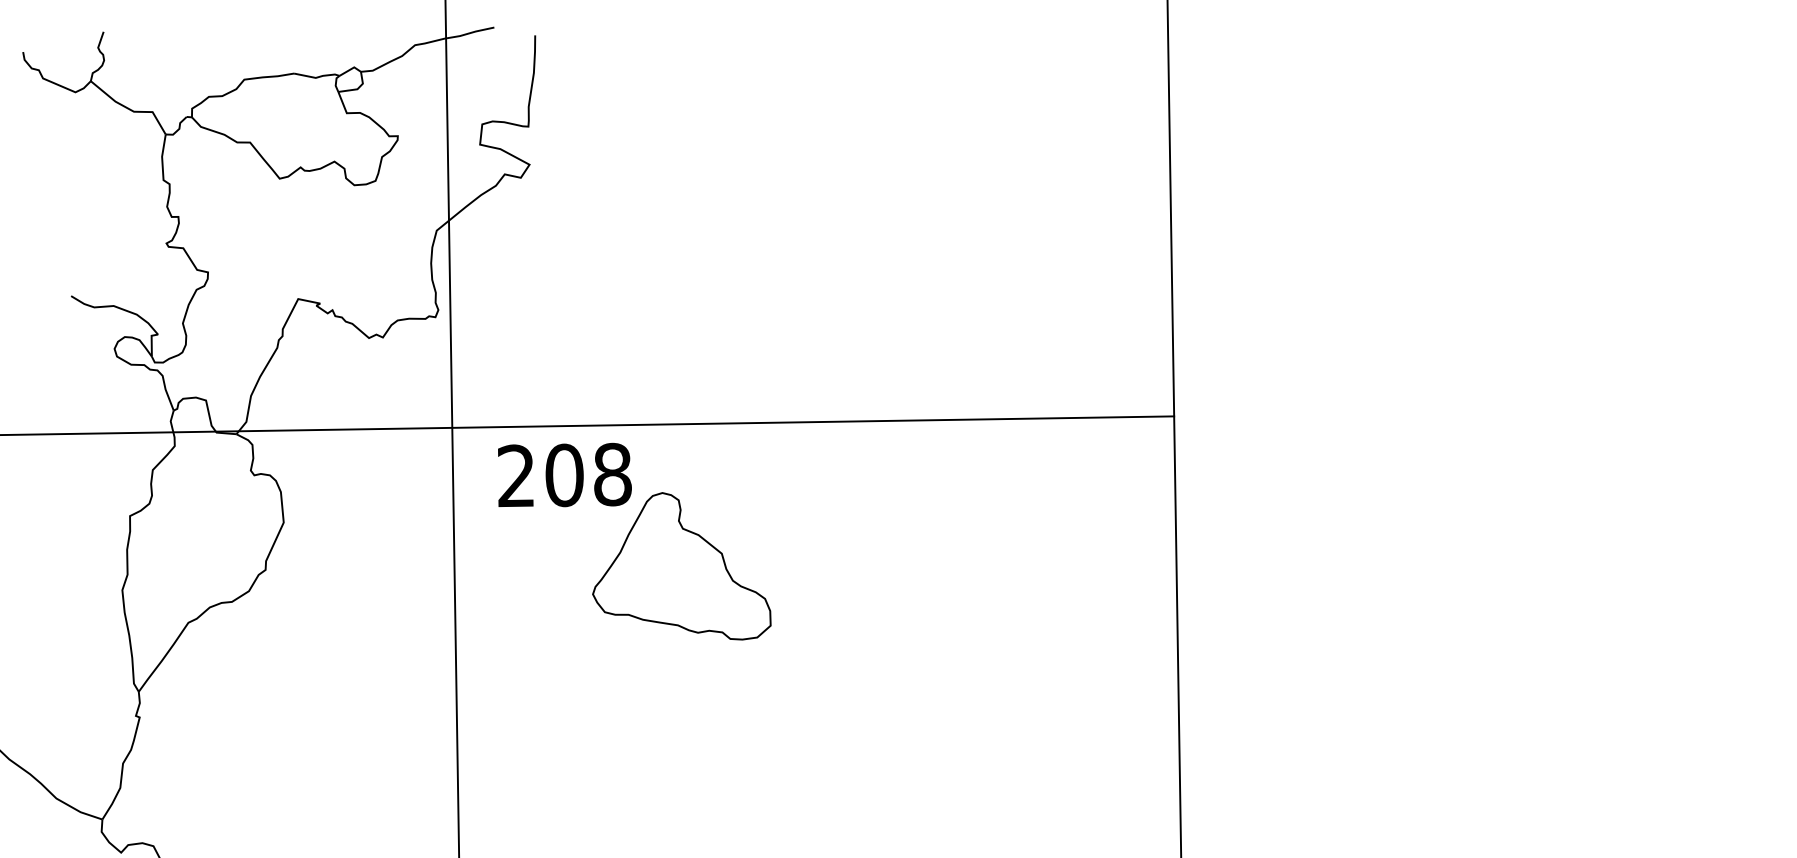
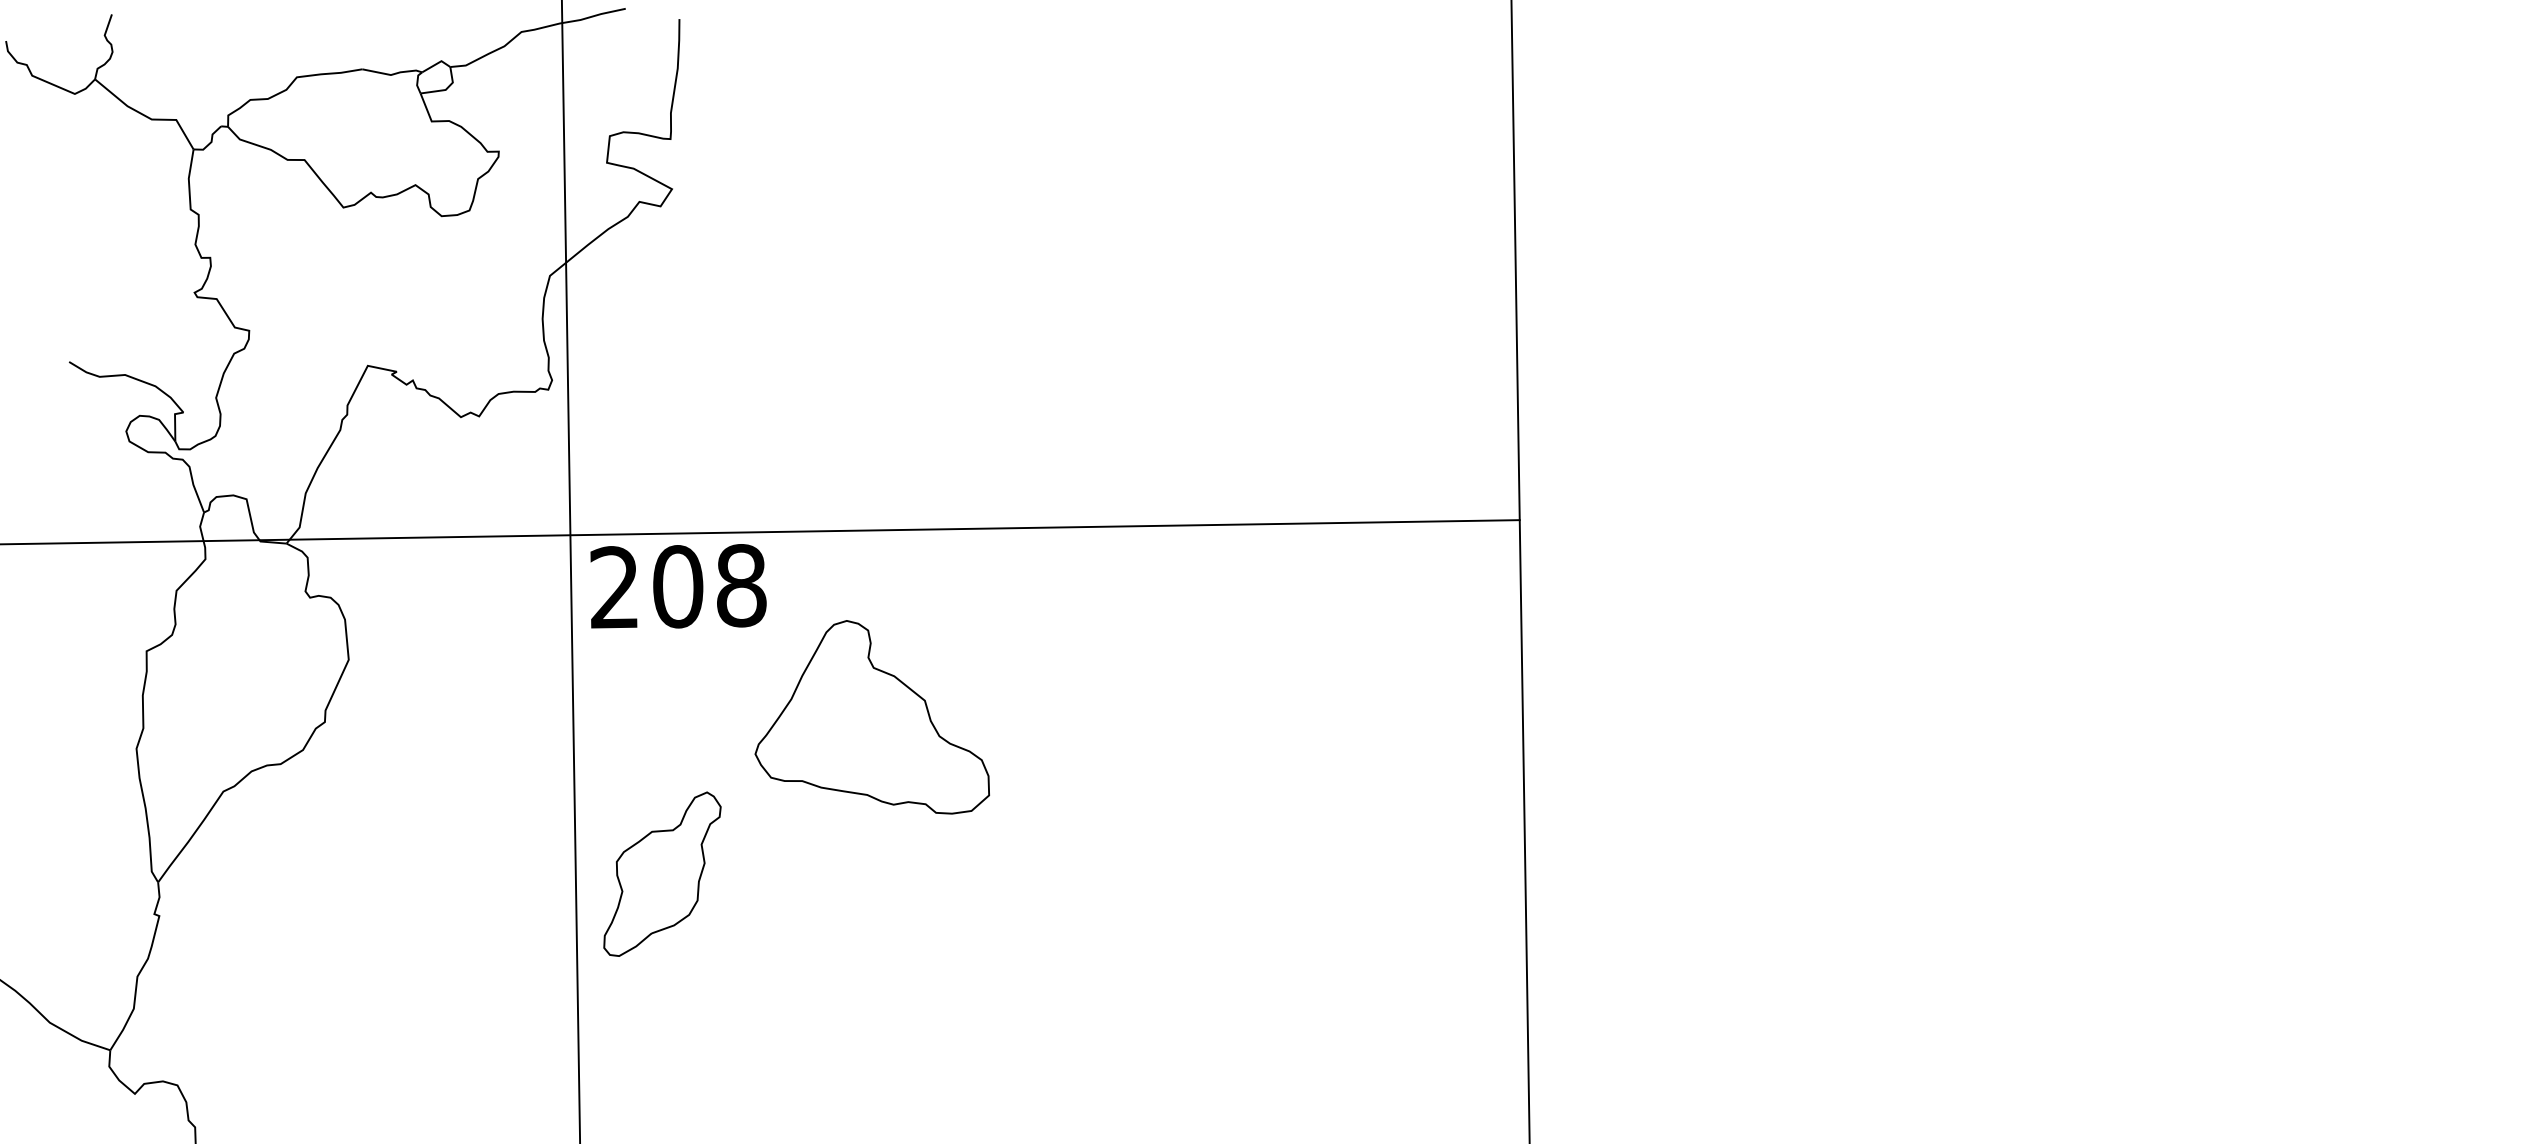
text: (564, 475) -> (678, 586), moved
part: (522, 685) -> (662, 873), added

